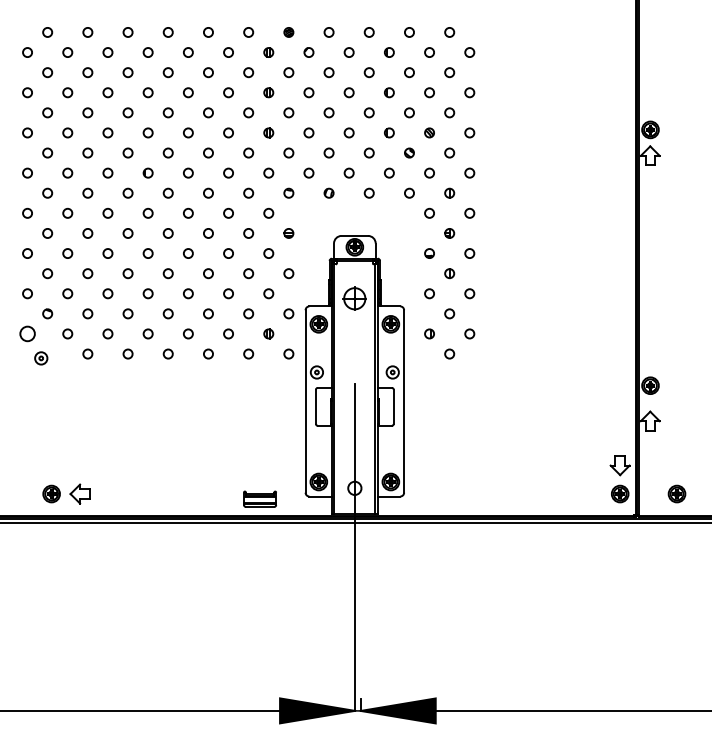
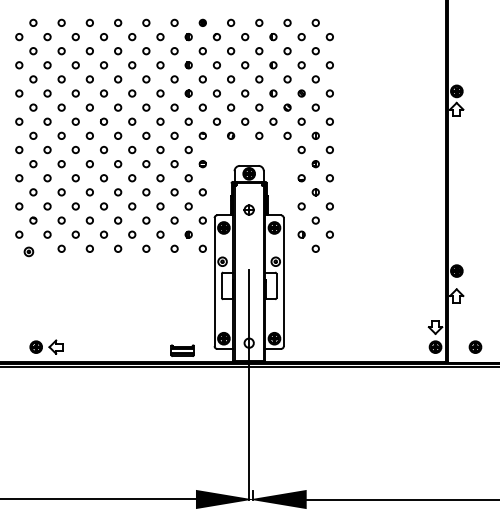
part: (354, 298) -> (248, 209), size x0.62
circle: (27, 333) -> (19, 234), size x0.62

